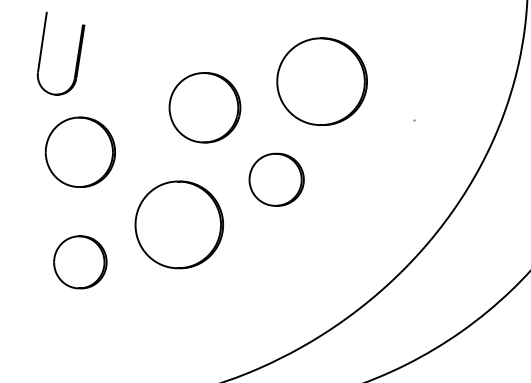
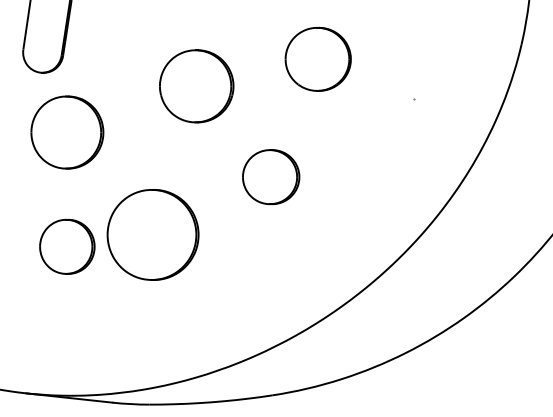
part: (321, 81) -> (317, 59), size x0.7
part: (277, 180) -> (271, 177), moved
part: (178, 224) -> (152, 234), moved

